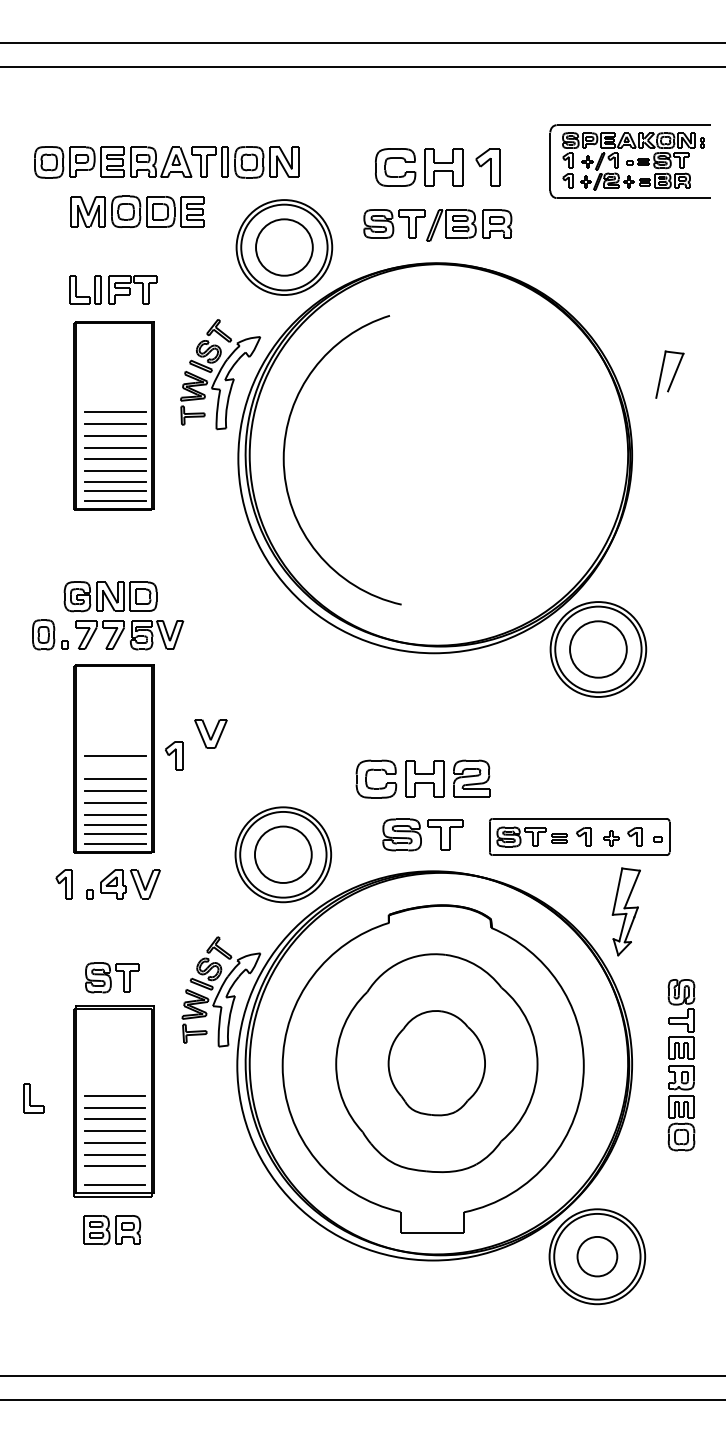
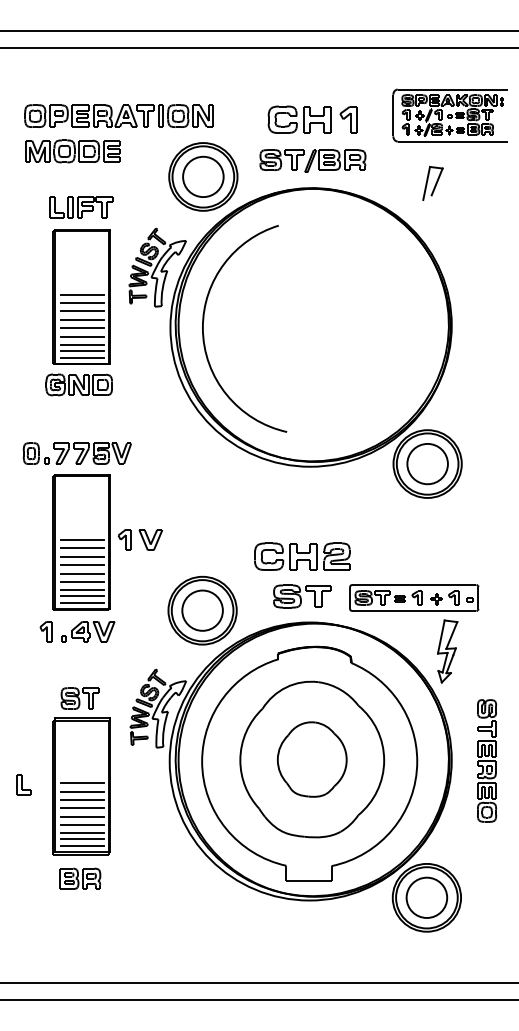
part: (137, 211) -> (72, 151), moved
part: (669, 374) -> (432, 183), moved
part: (110, 596) -> (79, 384), moved
part: (210, 733) -> (150, 539), moved
line: (114, 767) -> (81, 548), added
line: (114, 1174) -> (81, 839), added
part: (597, 1256) -> (427, 897), size x1.43

